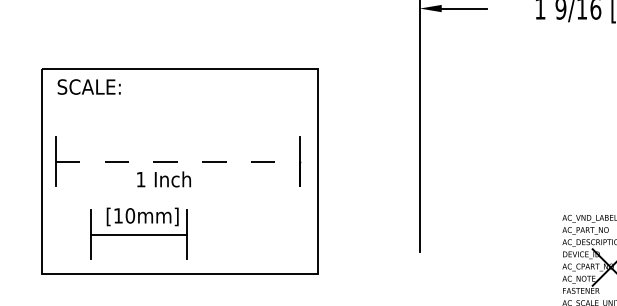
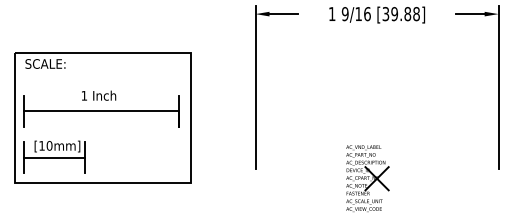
line: (178, 161) -> (102, 111), dashed -> solid
text: (164, 179) -> (99, 95), moved
part: (138, 232) -> (54, 156), moved

